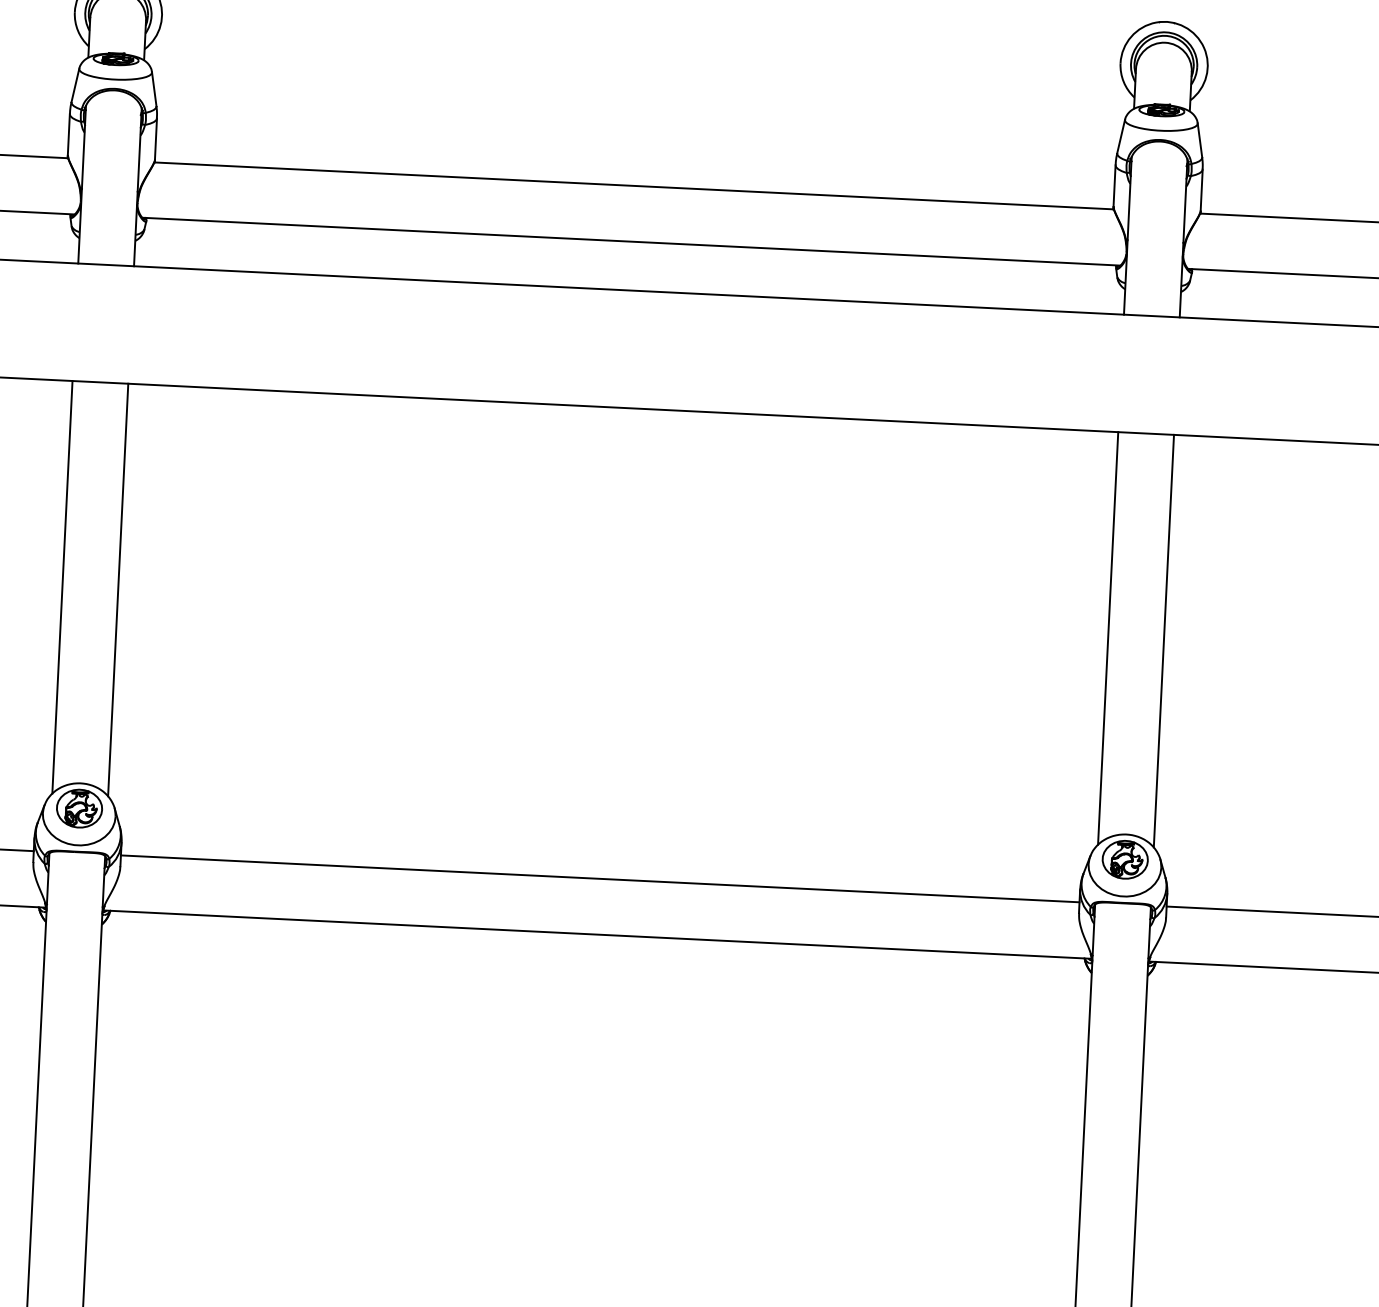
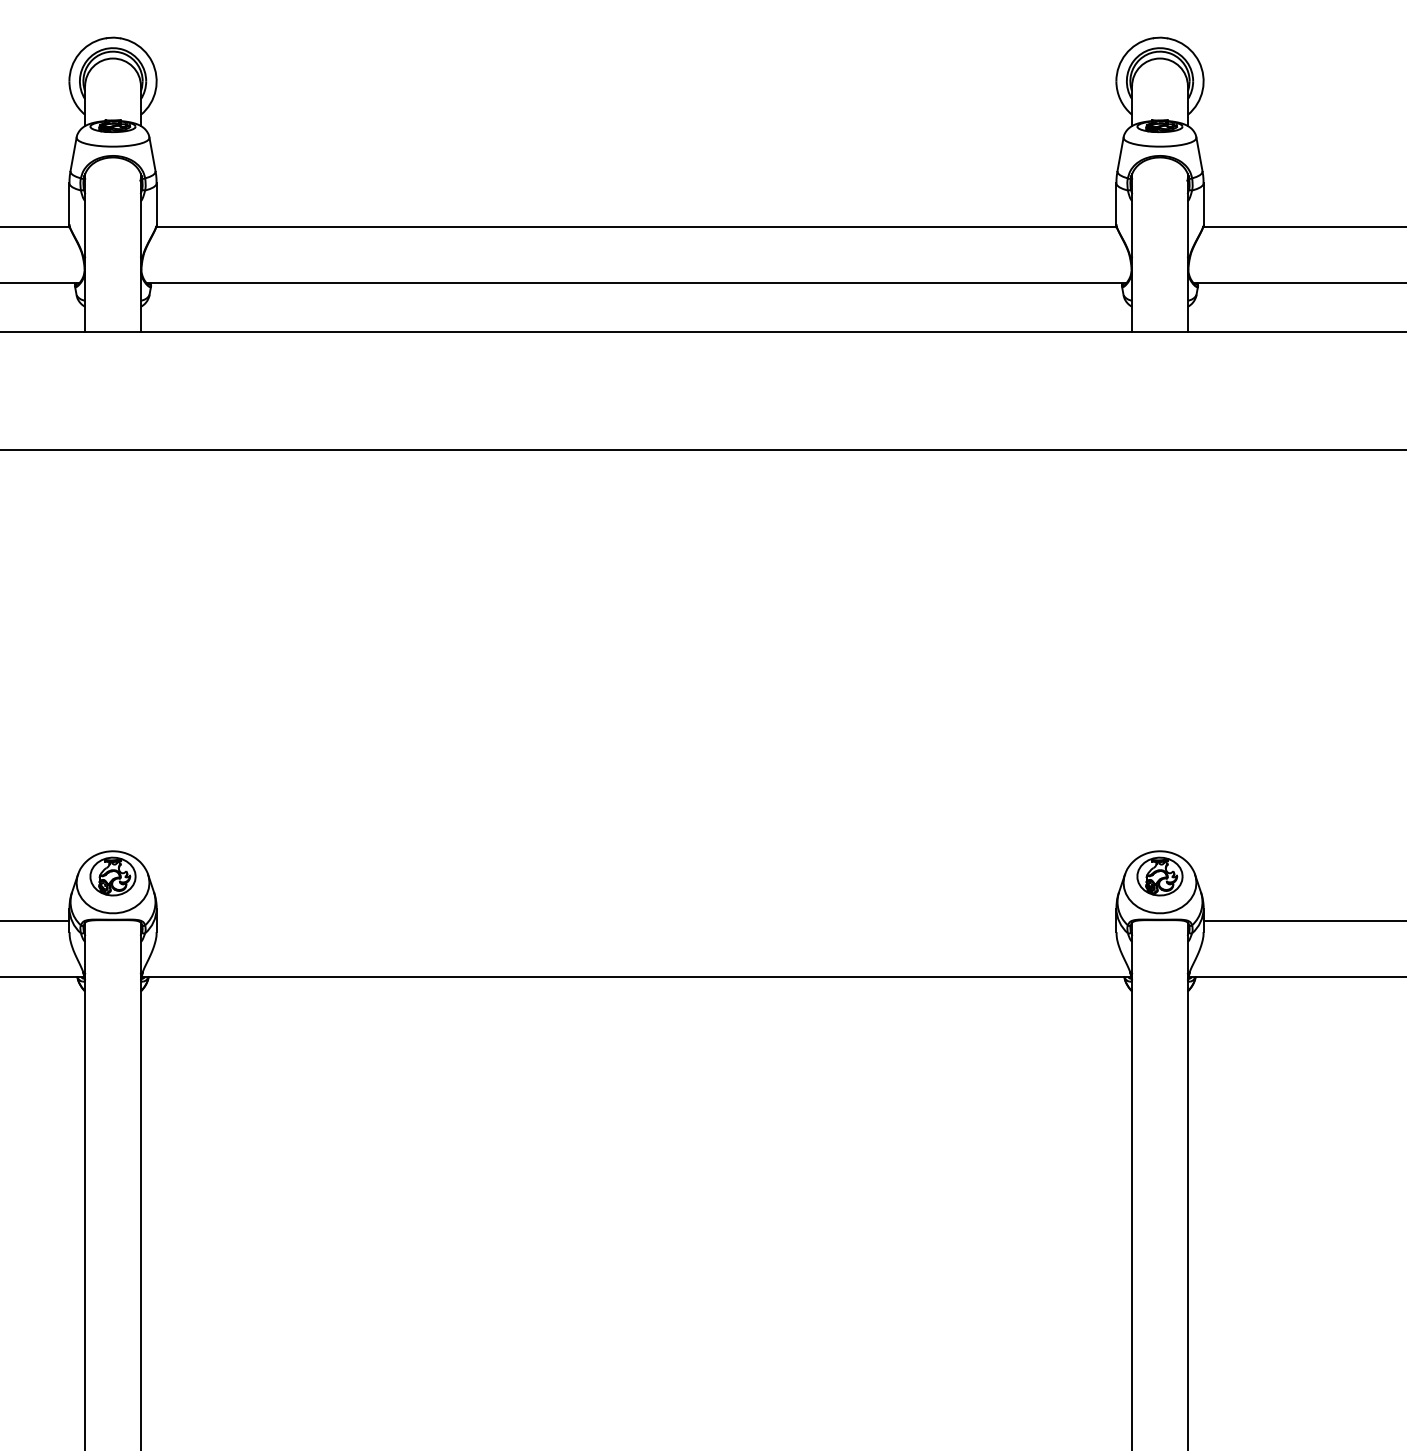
line: (62, 586) -> (85, 655), removed
line: (117, 589) -> (140, 655), removed
line: (1108, 637) -> (1132, 655), removed
line: (1163, 640) -> (1187, 655), removed
line: (600, 879) -> (636, 921), removed

